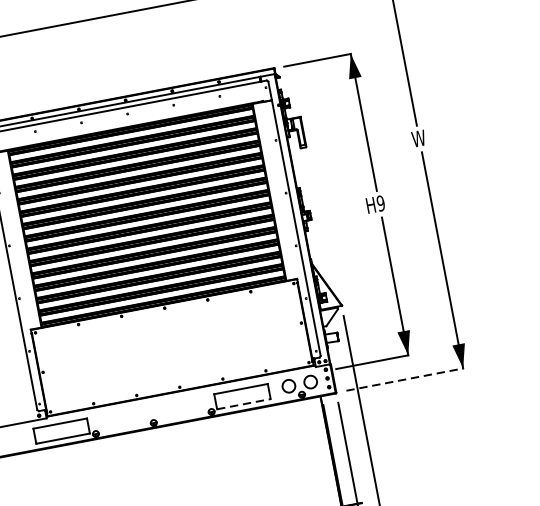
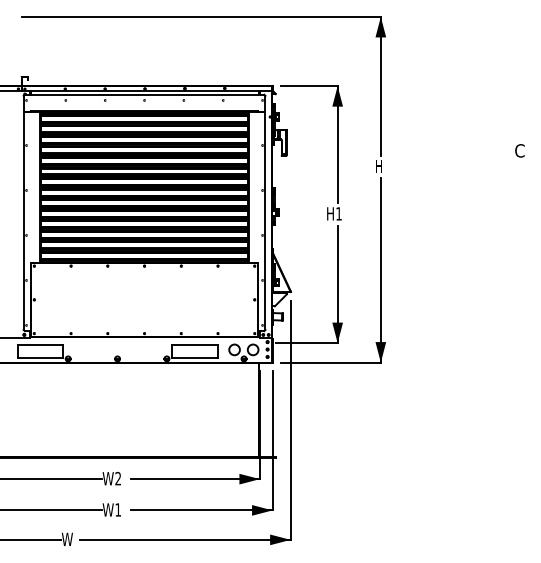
text: (417, 138) -> (379, 166), W -> H
text: (381, 202) -> (339, 213), H9 -> H1
line: (405, 379) -> (331, 362), dashed -> solid
line: (243, 404) -> (194, 357), dashed -> solid

